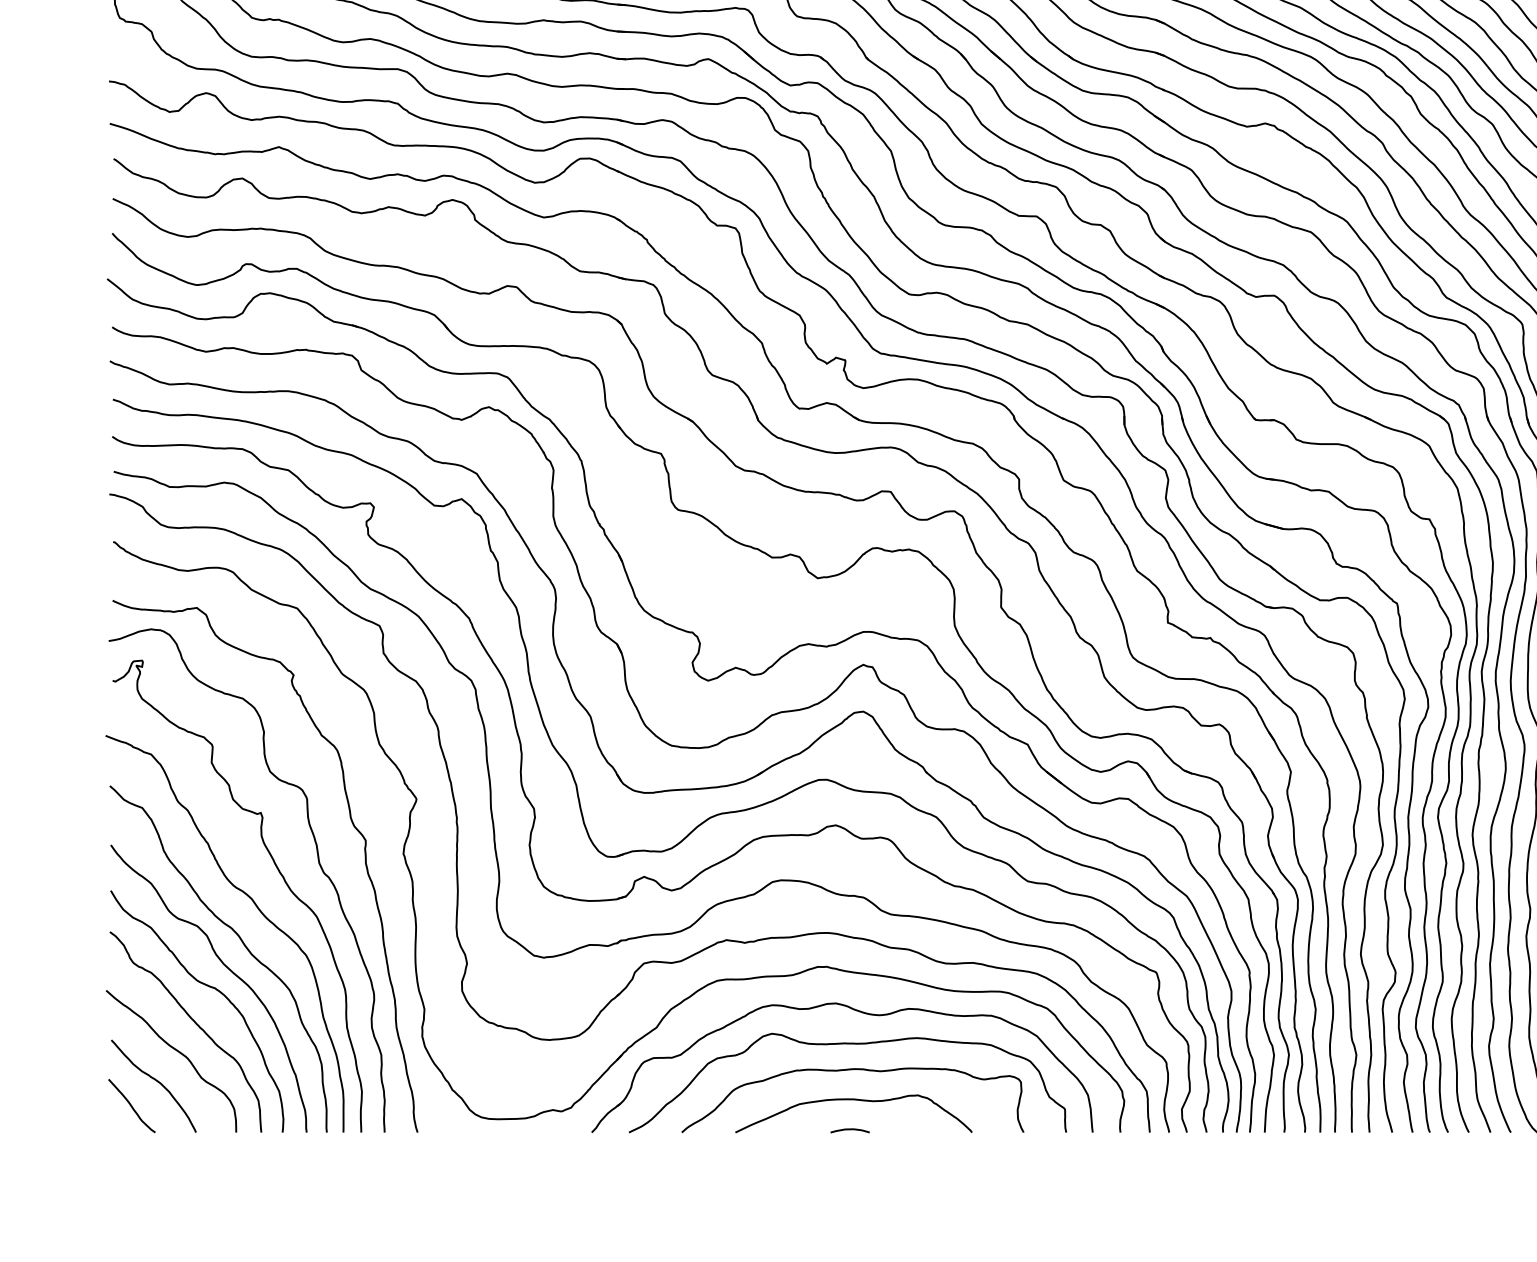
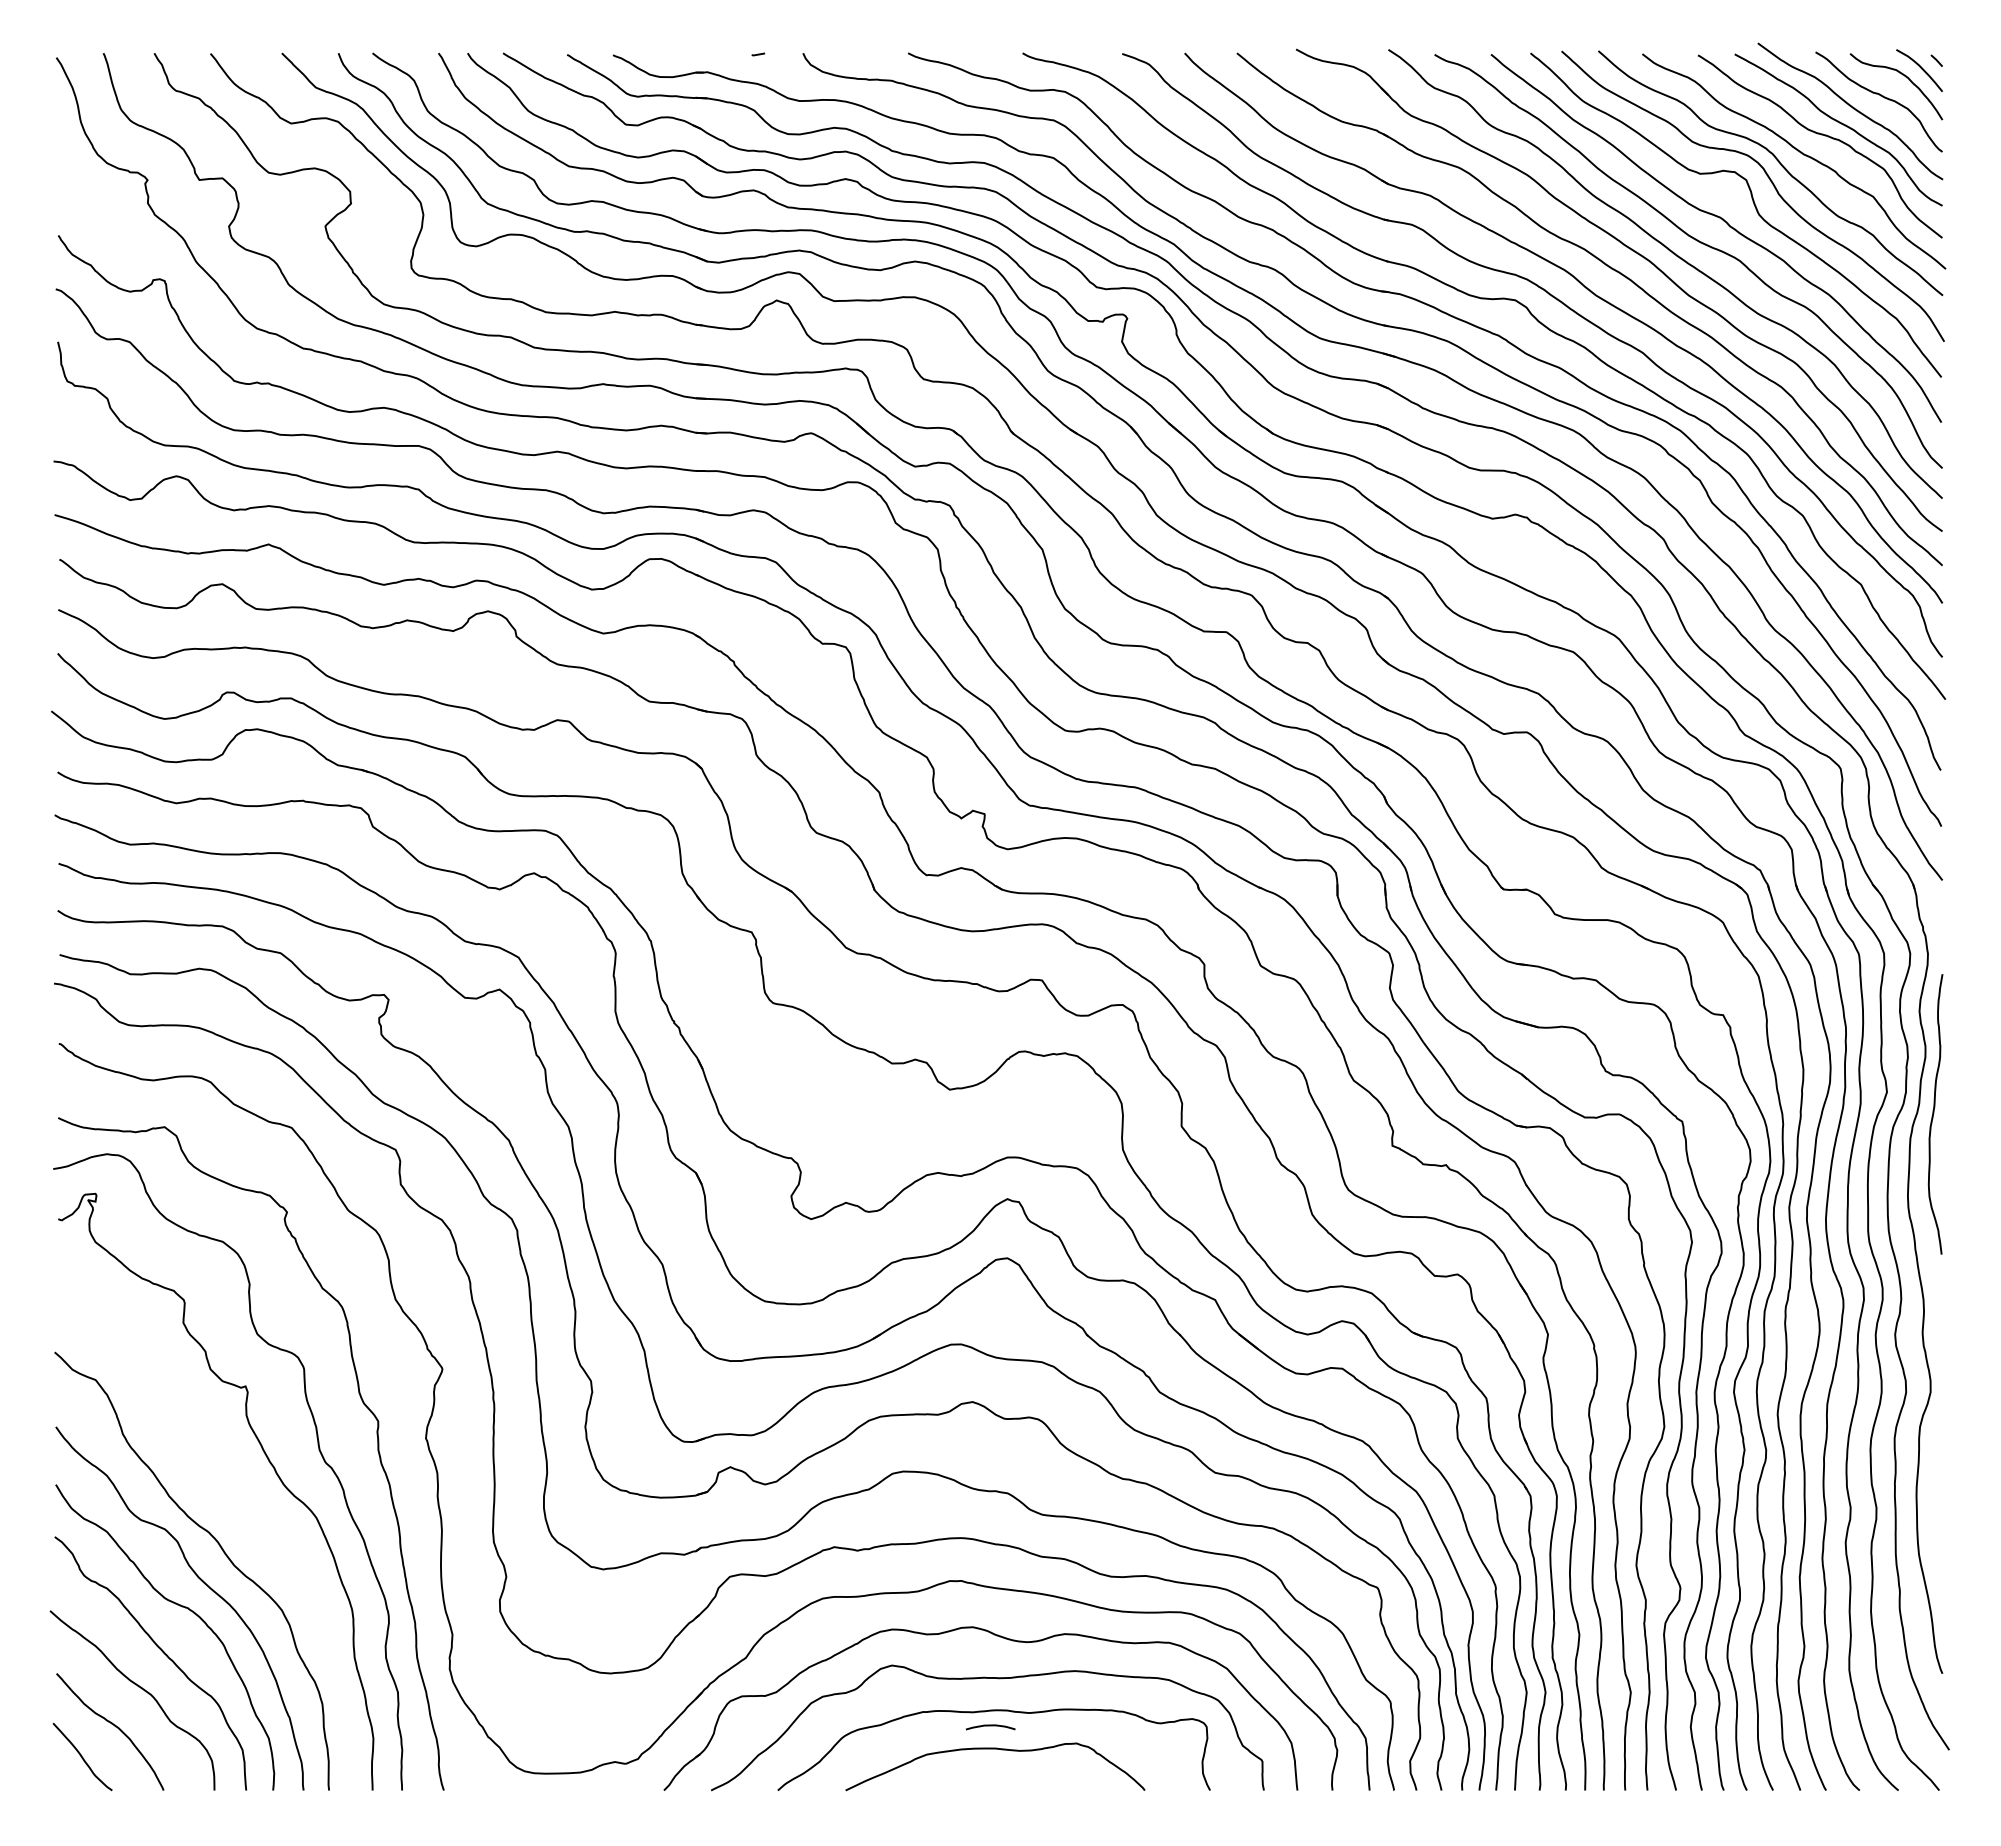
curve: (256, 907) -> (240, 1506), removed
curve: (849, 1130) -> (990, 1726), moved

